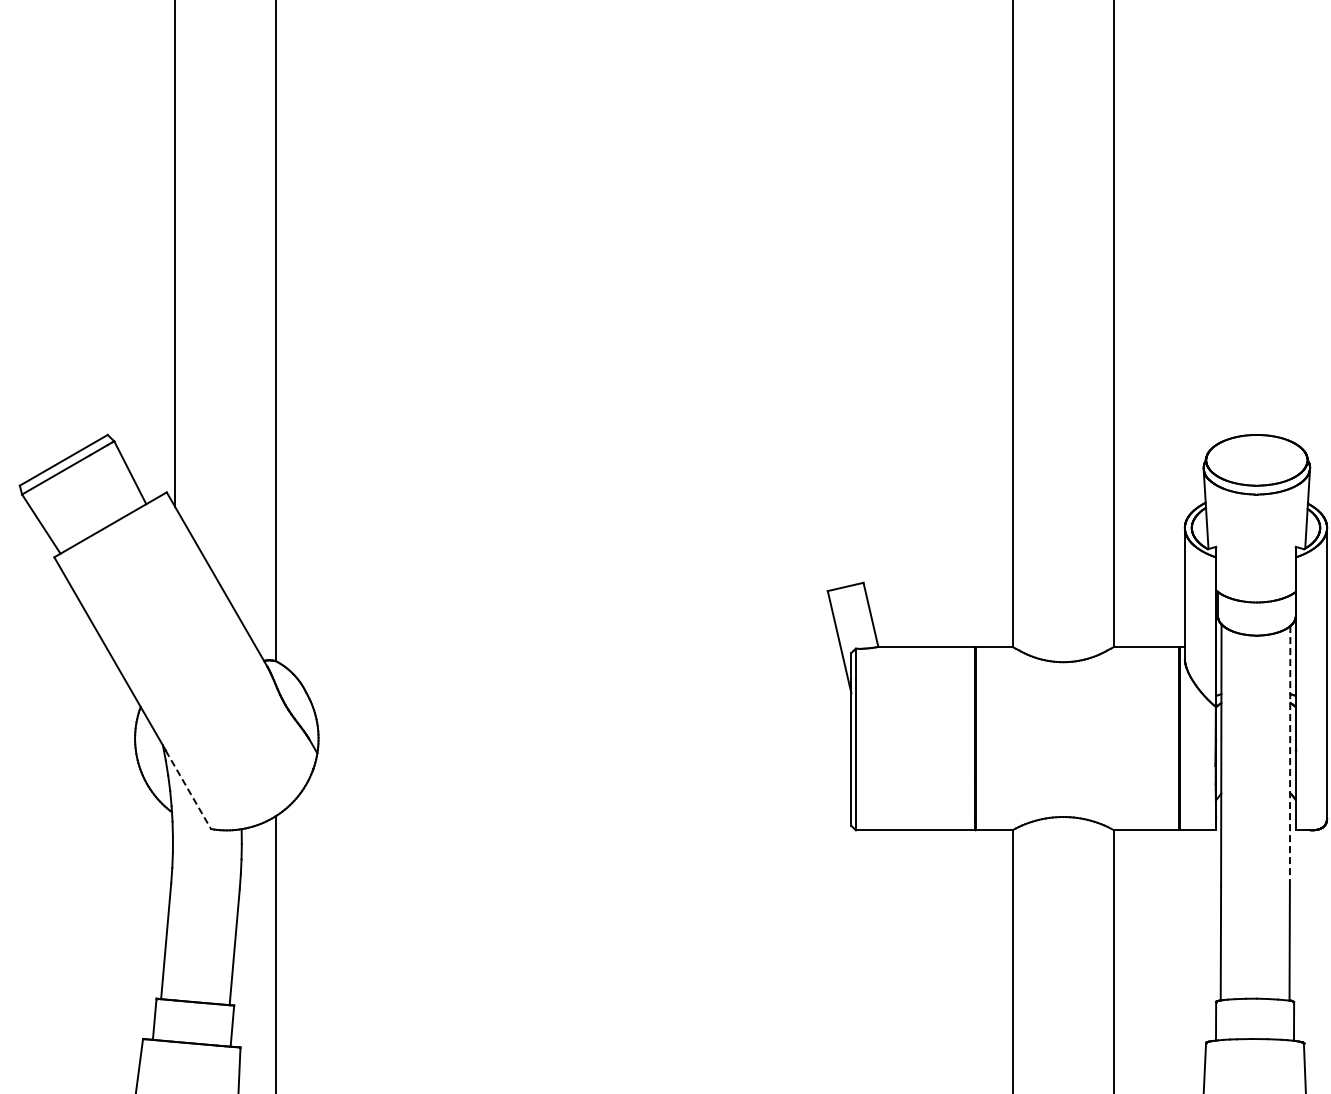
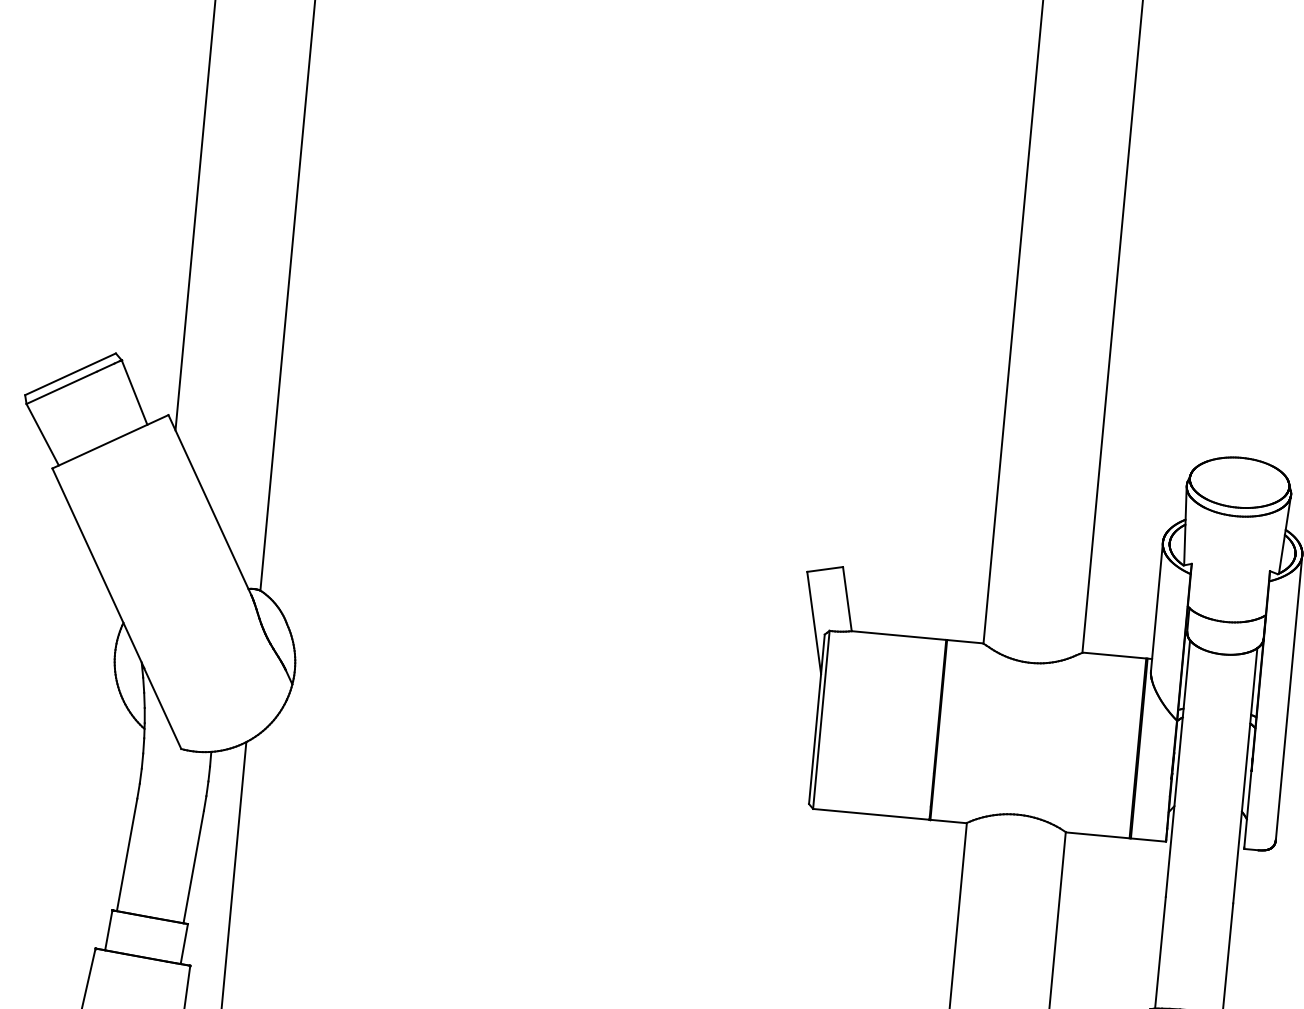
line: (1290, 756) -> (1245, 776), dashed -> solid
line: (188, 790) -> (162, 709), dashed -> solid

